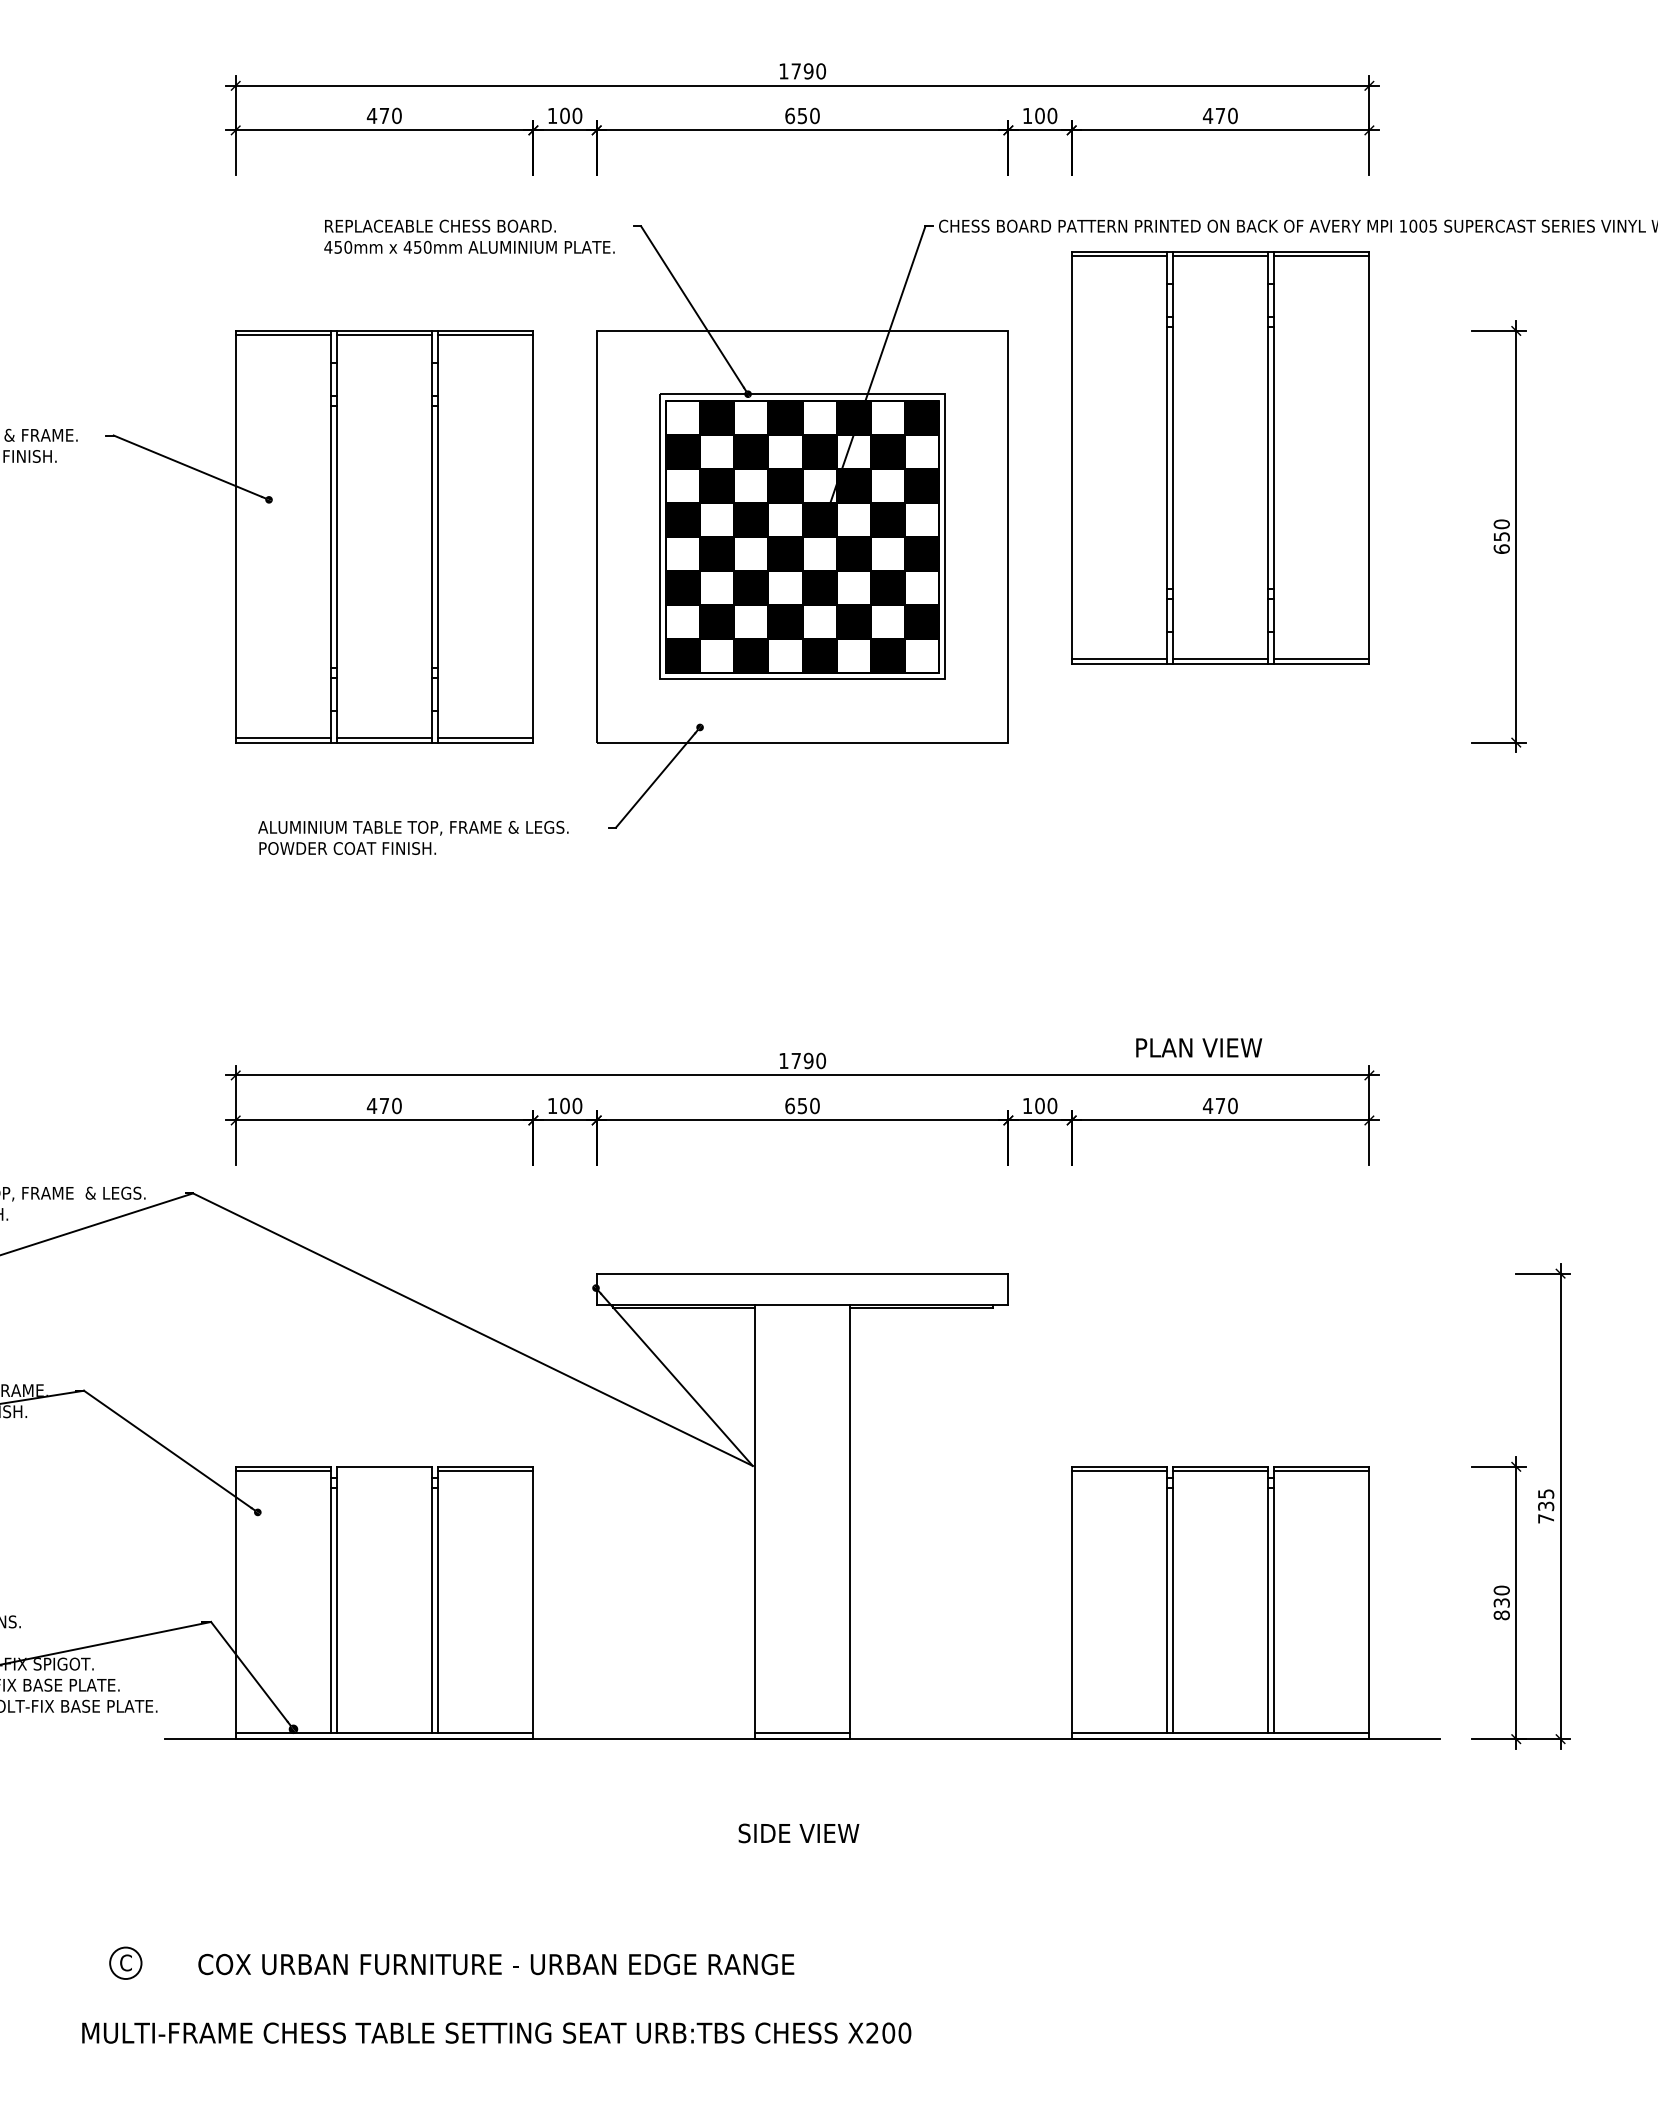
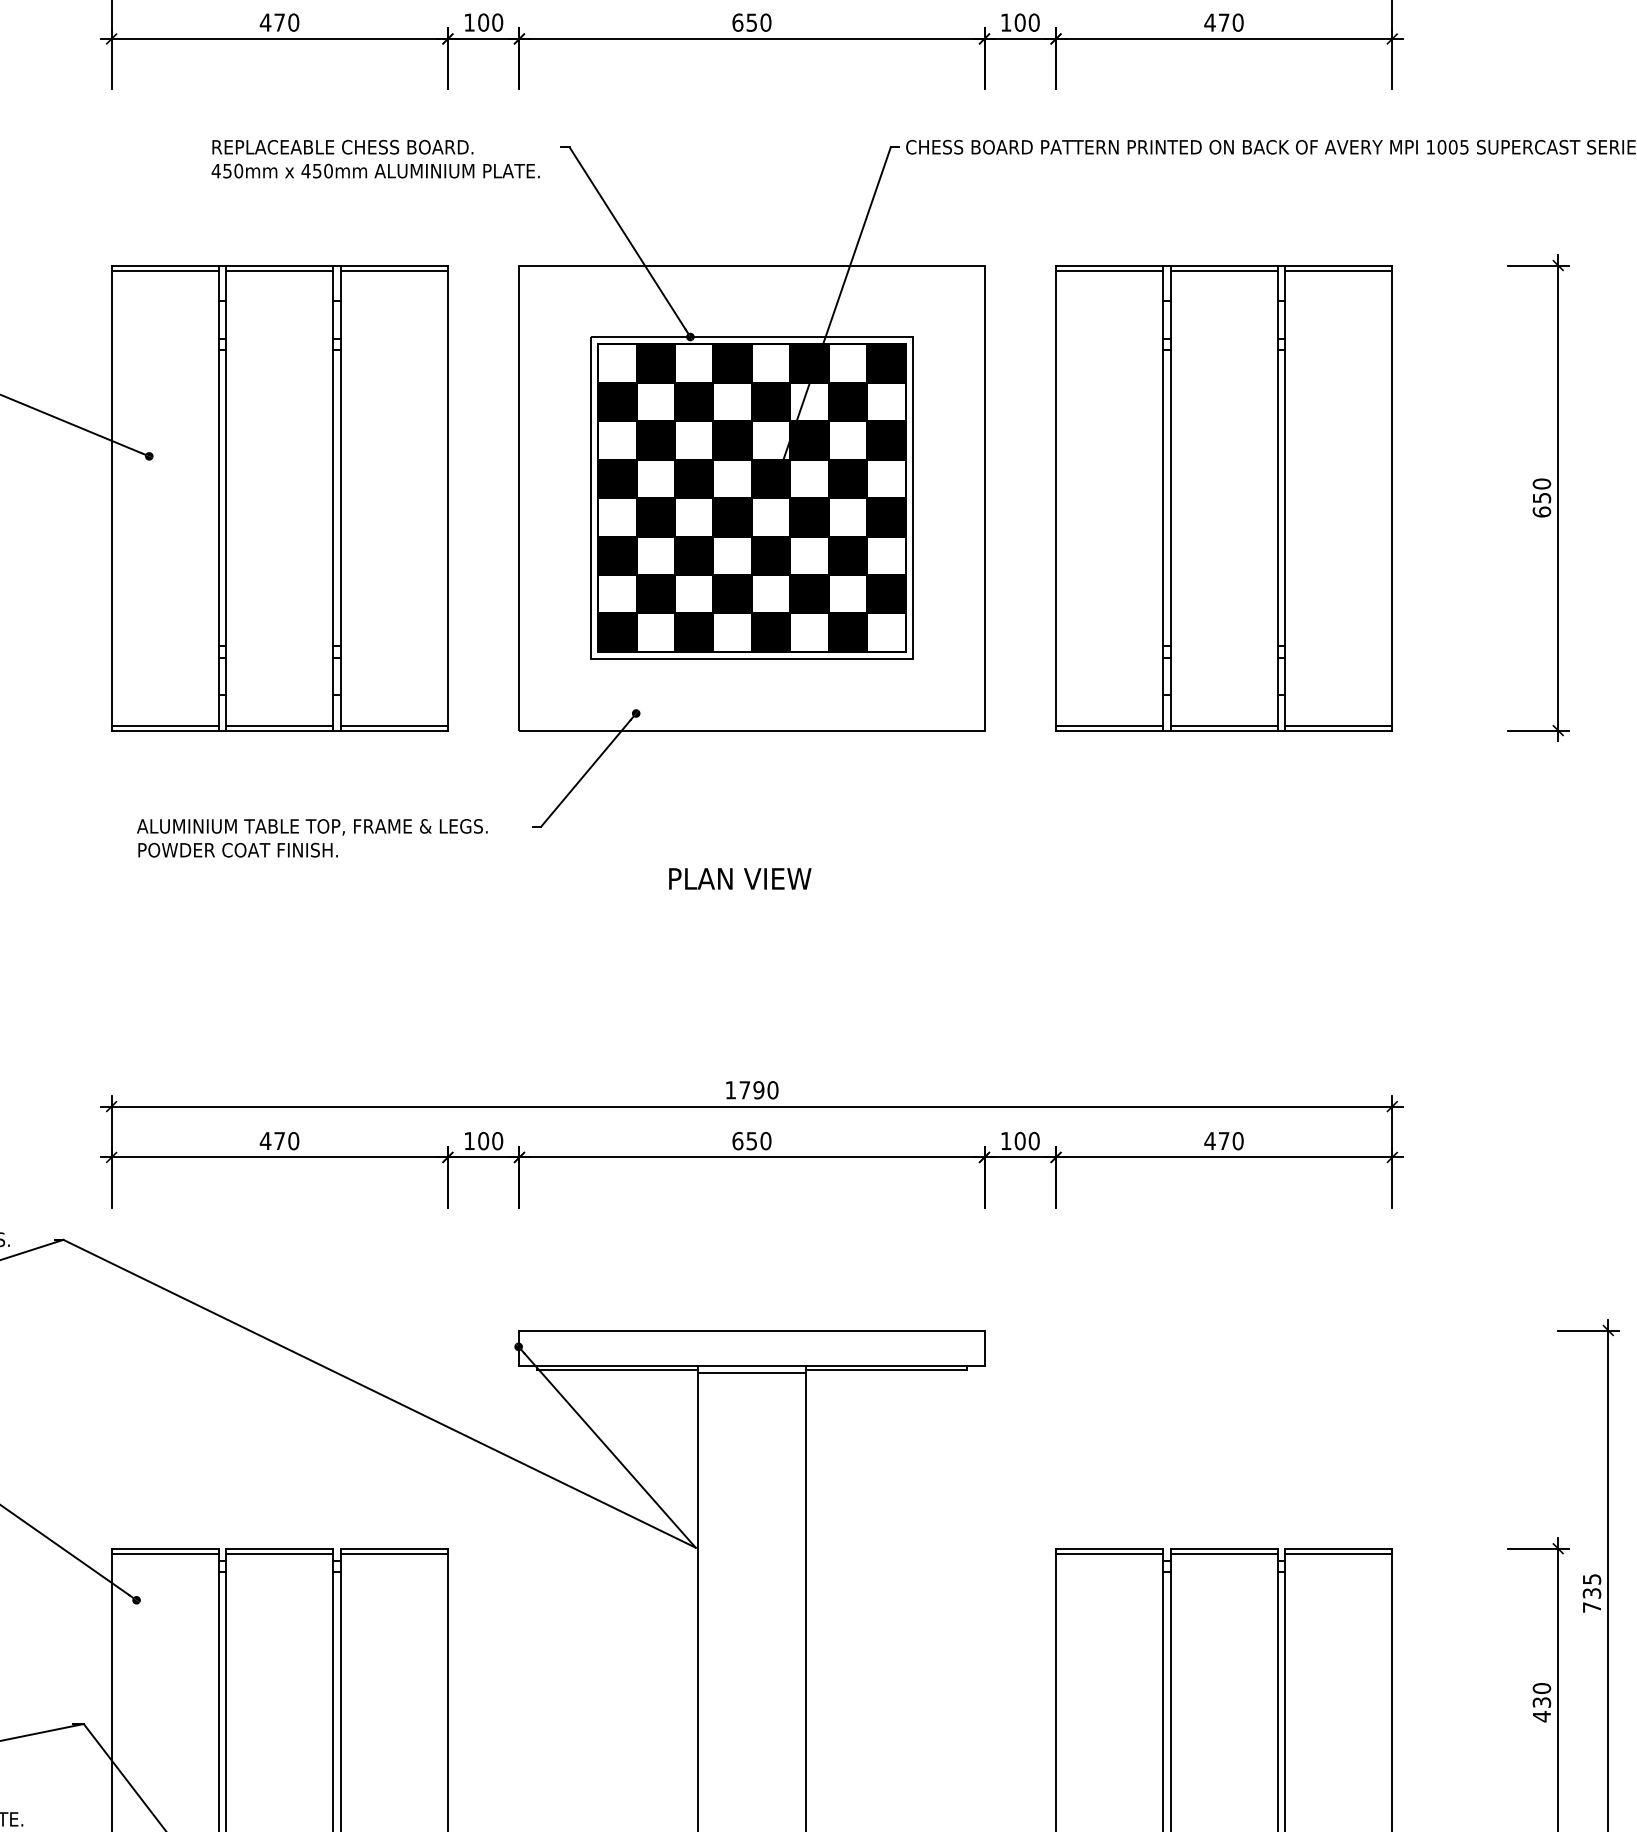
part: (1220, 457) -> (1224, 497), moved
text: (1199, 1047) -> (740, 878), moved
line: (802, 1311) -> (751, 1373), added
line: (384, 1471) -> (279, 1554), added
text: (1501, 1615) -> (1541, 1716), 830 -> 430

